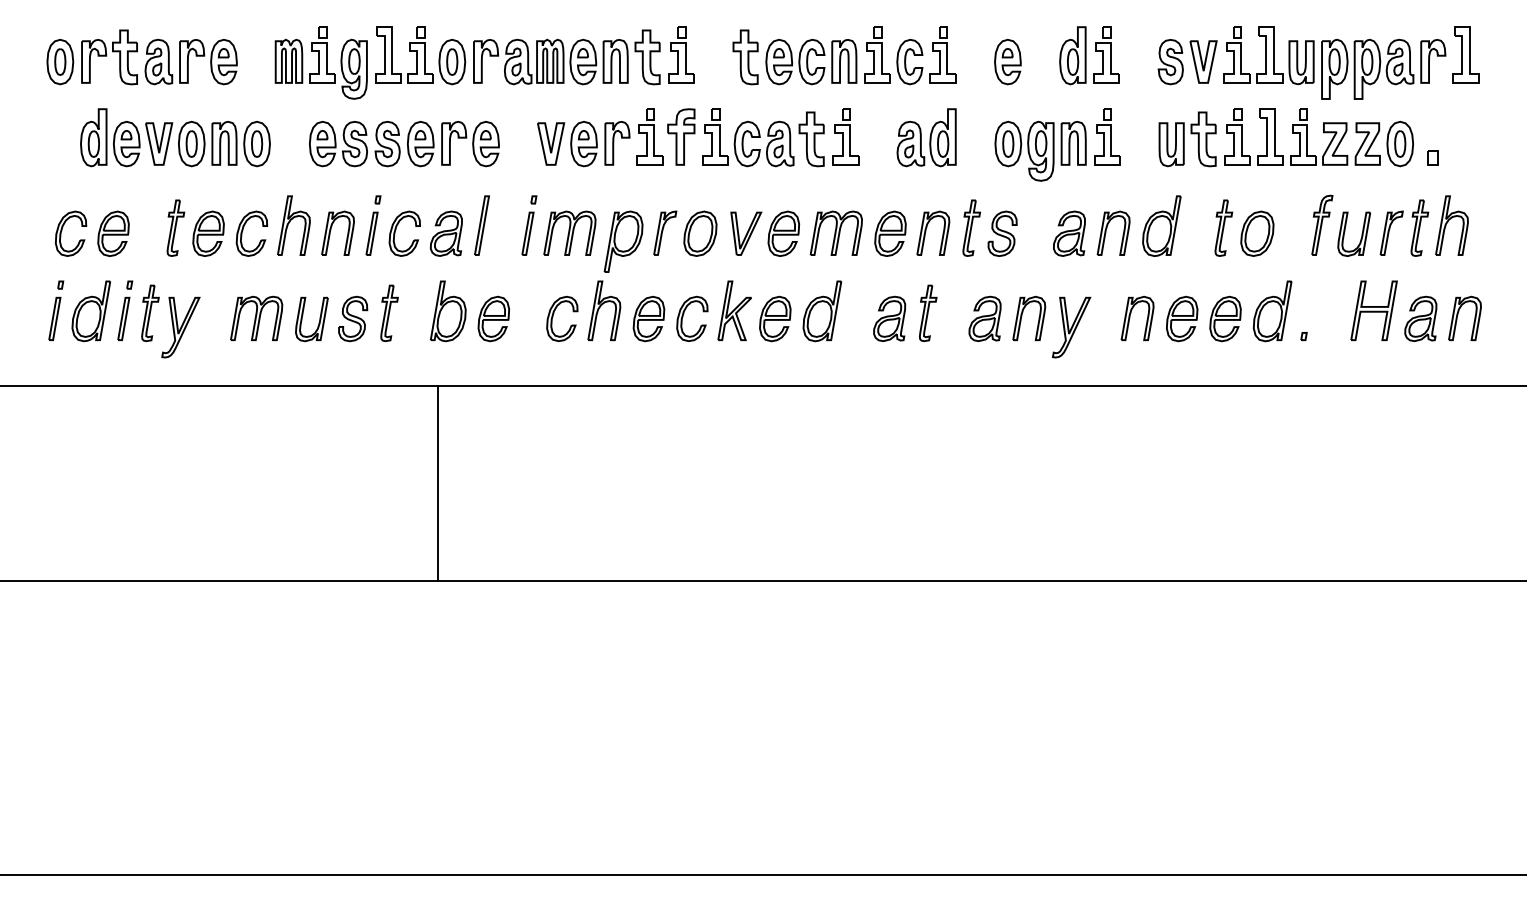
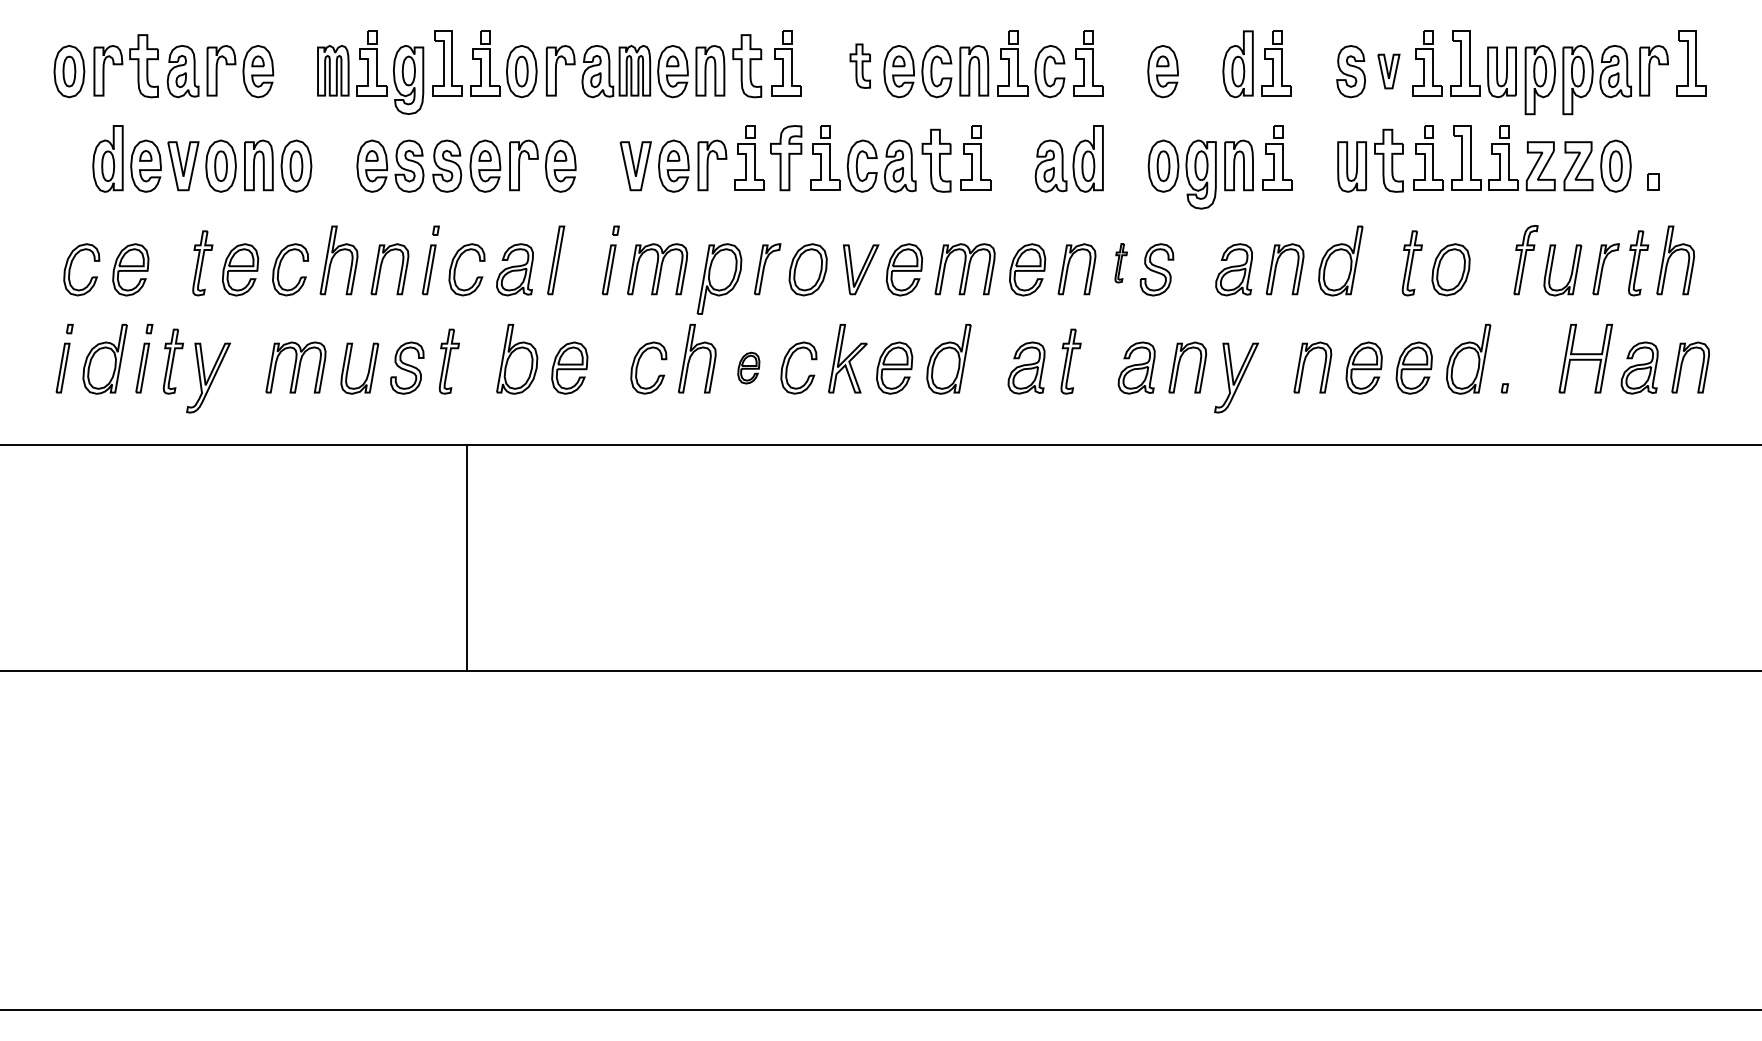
part: (745, 57) -> (860, 66), size x0.7
part: (1203, 61) -> (1388, 70), size x0.7
part: (971, 227) -> (1121, 262), size x0.6
part: (648, 318) -> (748, 367), size x0.6
line: (438, 483) -> (467, 558), moved

